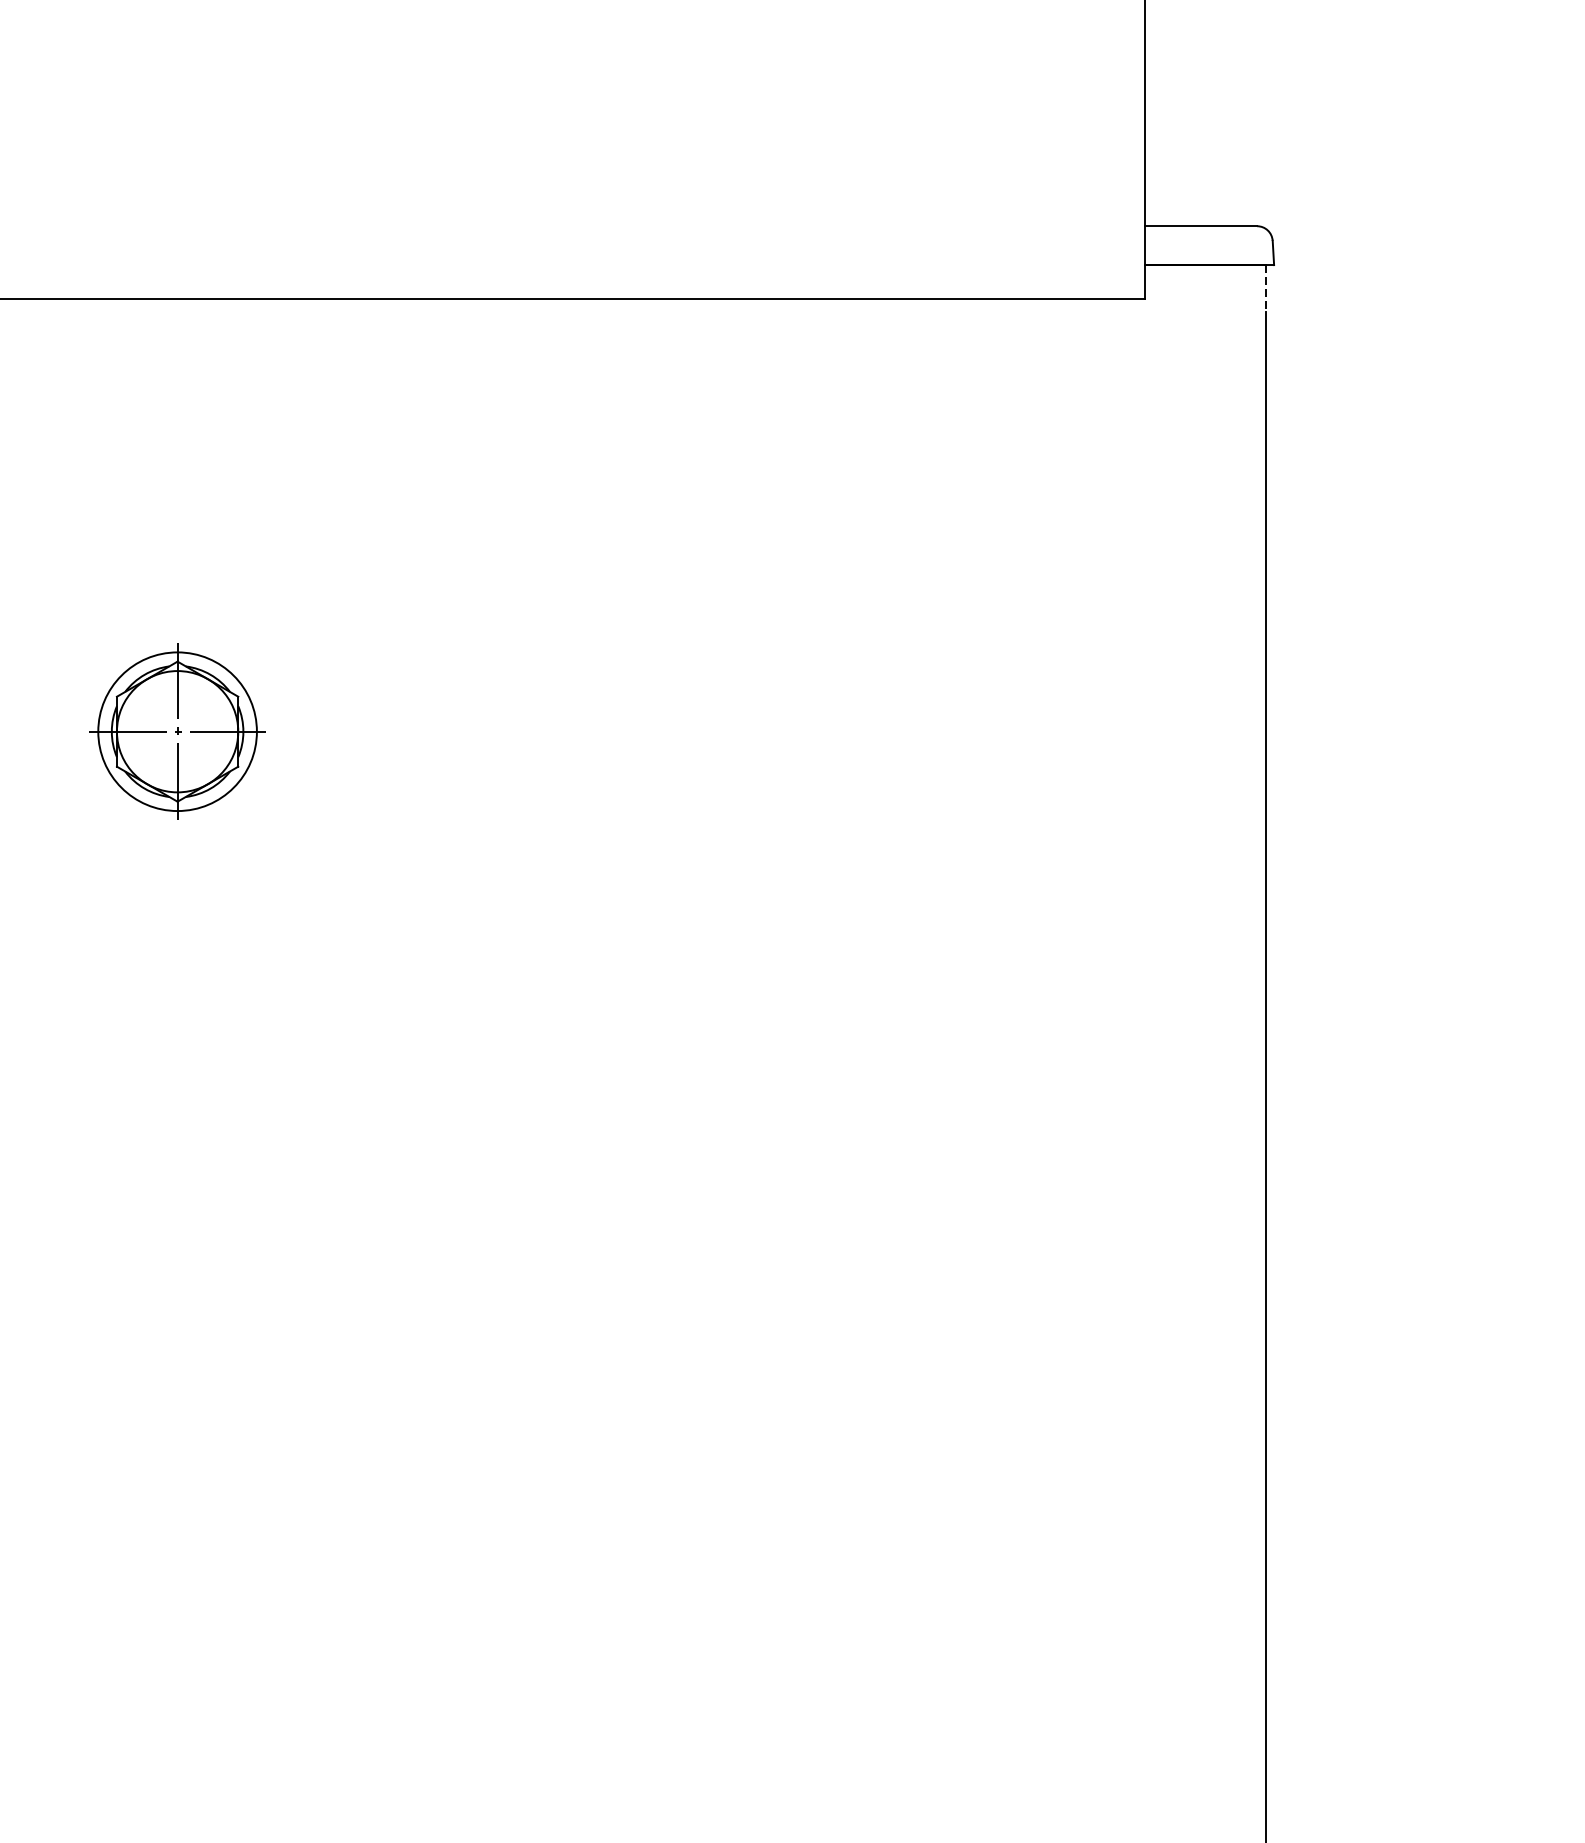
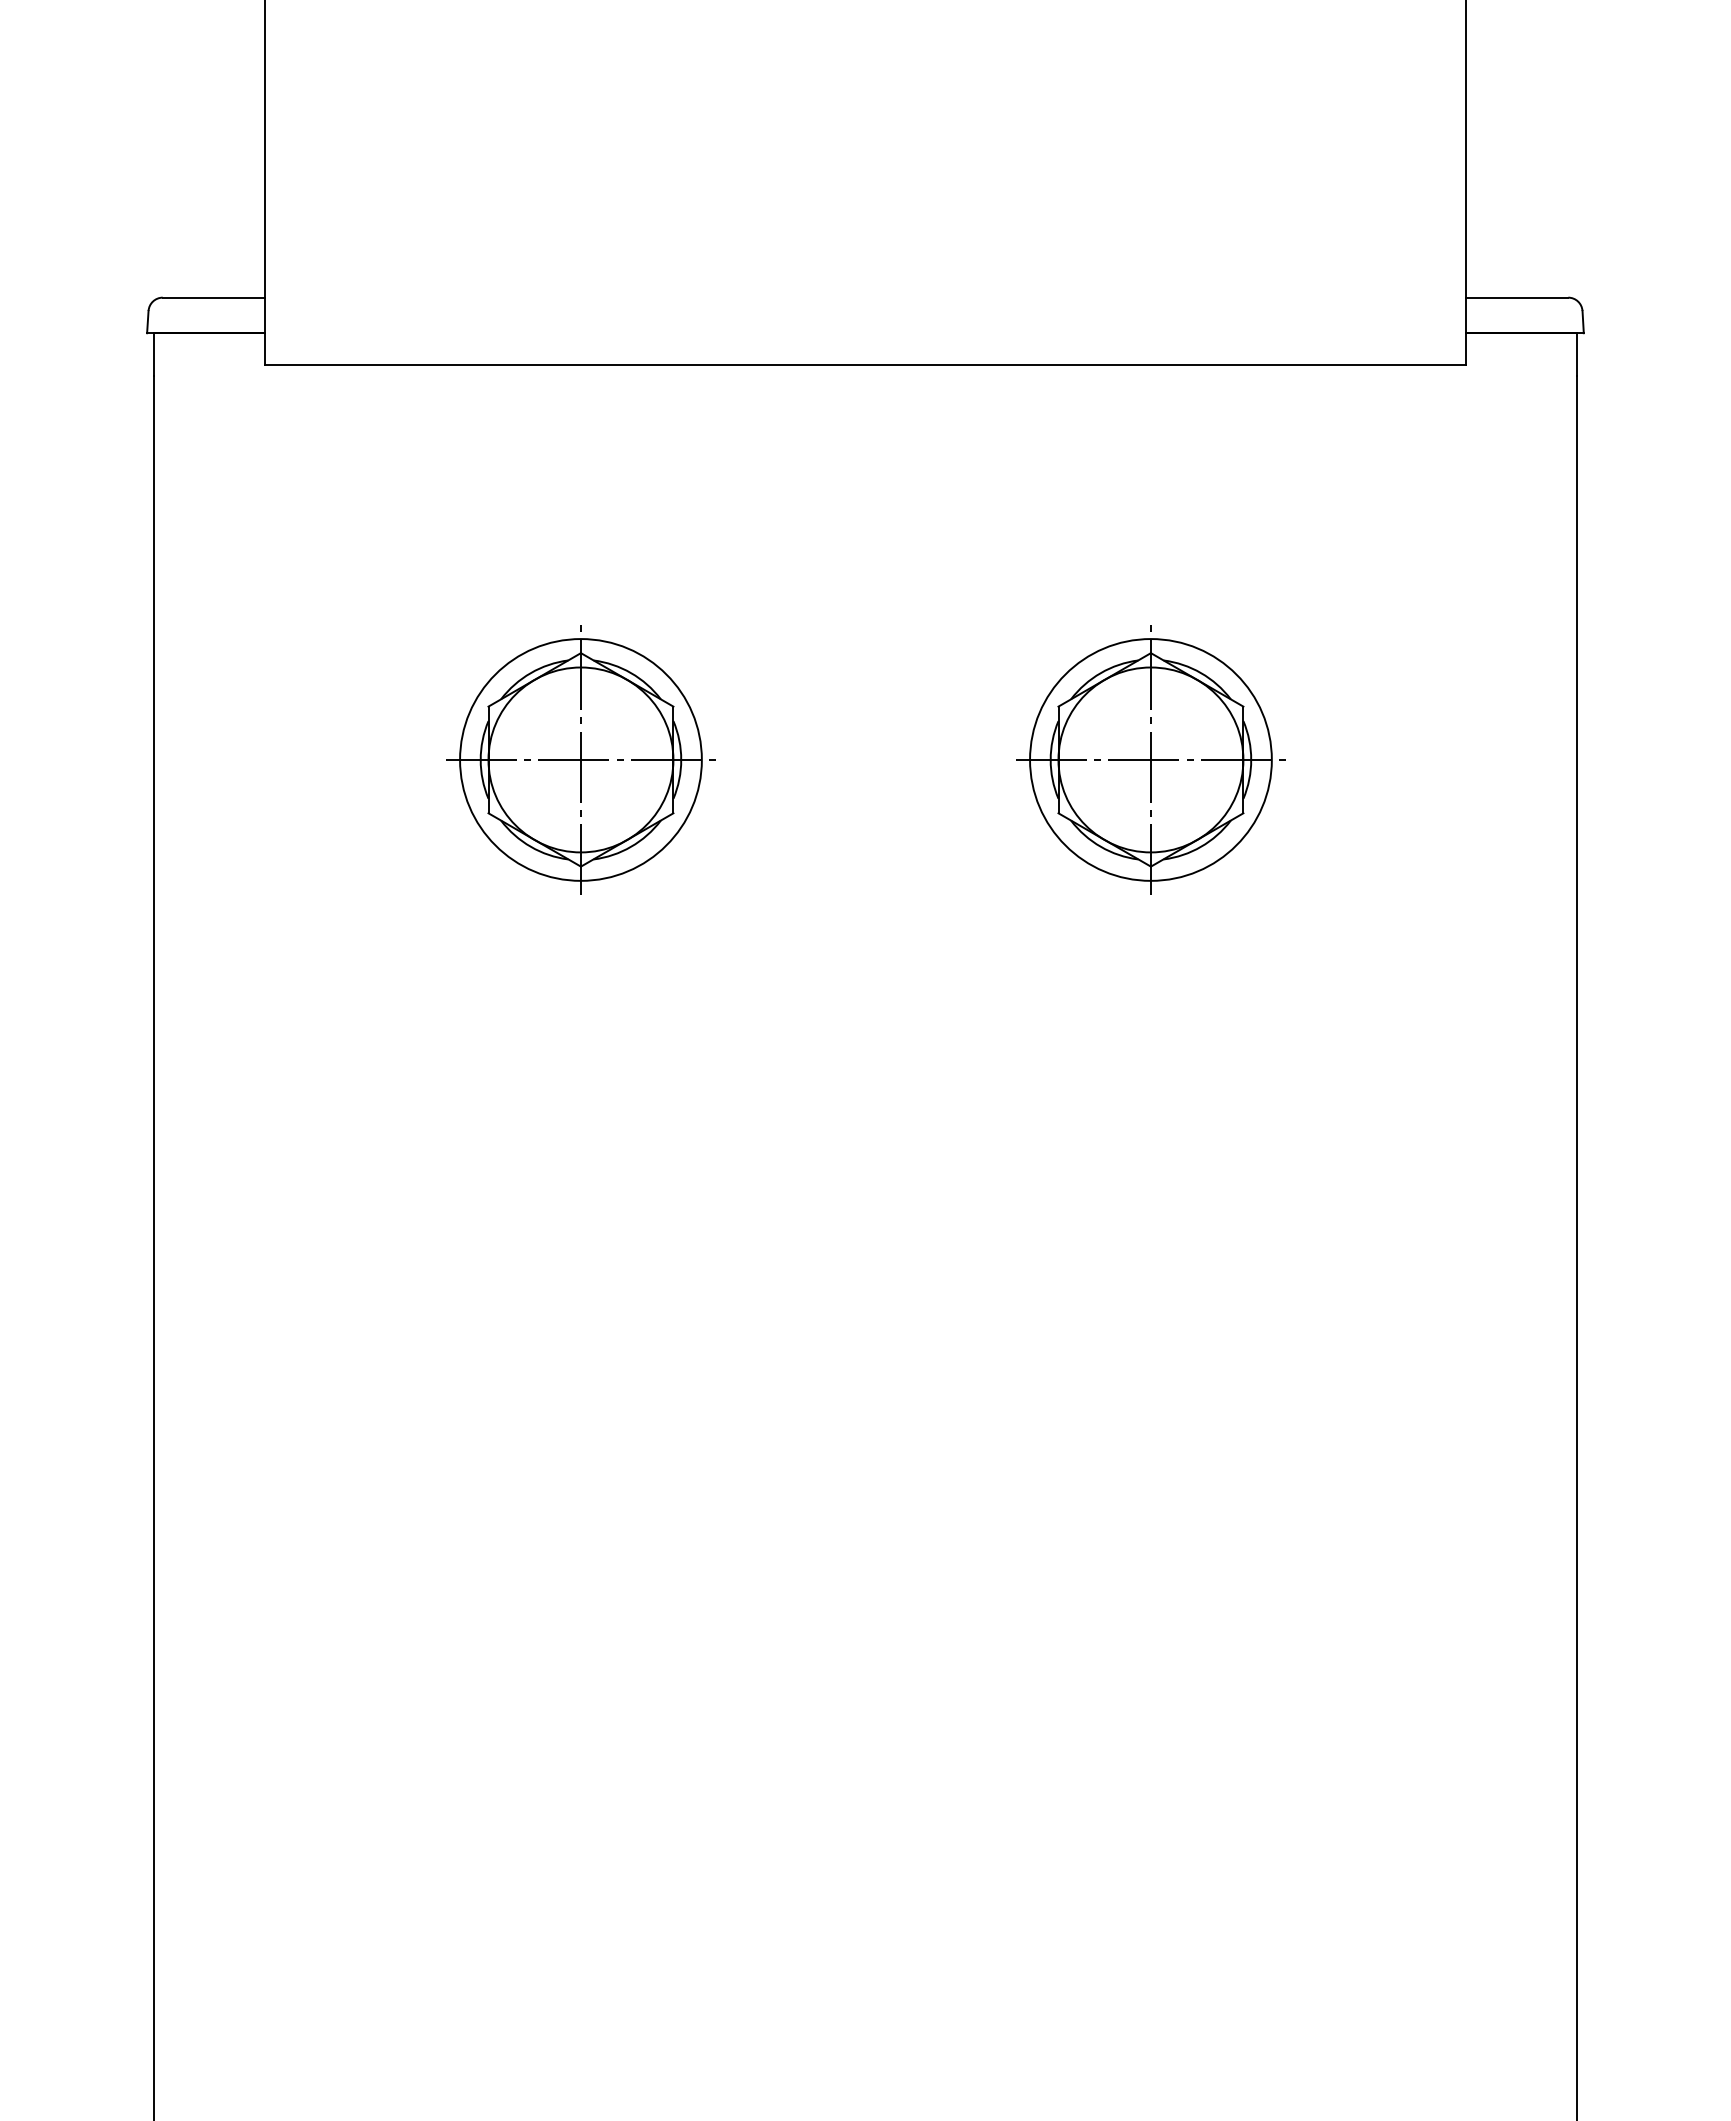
line: (1266, 289) -> (1576, 355), dashed -> solid
part: (177, 731) -> (580, 759), size x1.67
part: (800, 731) -> (1150, 759), added

